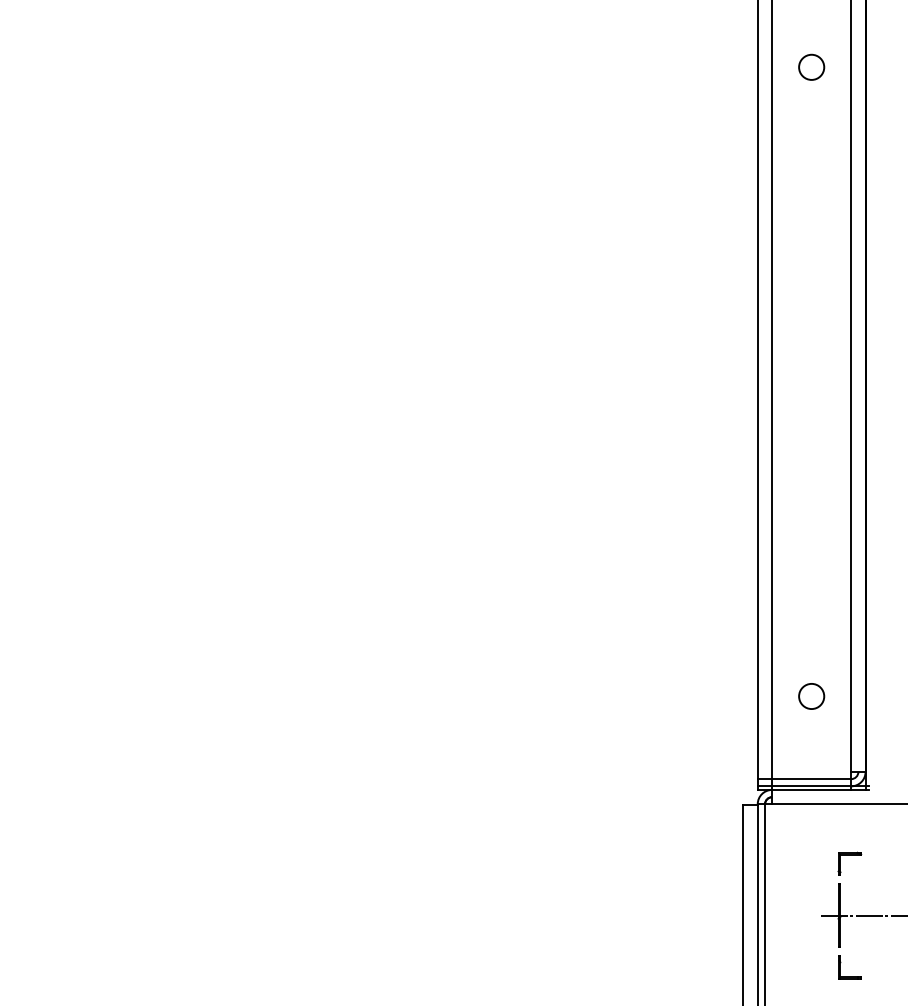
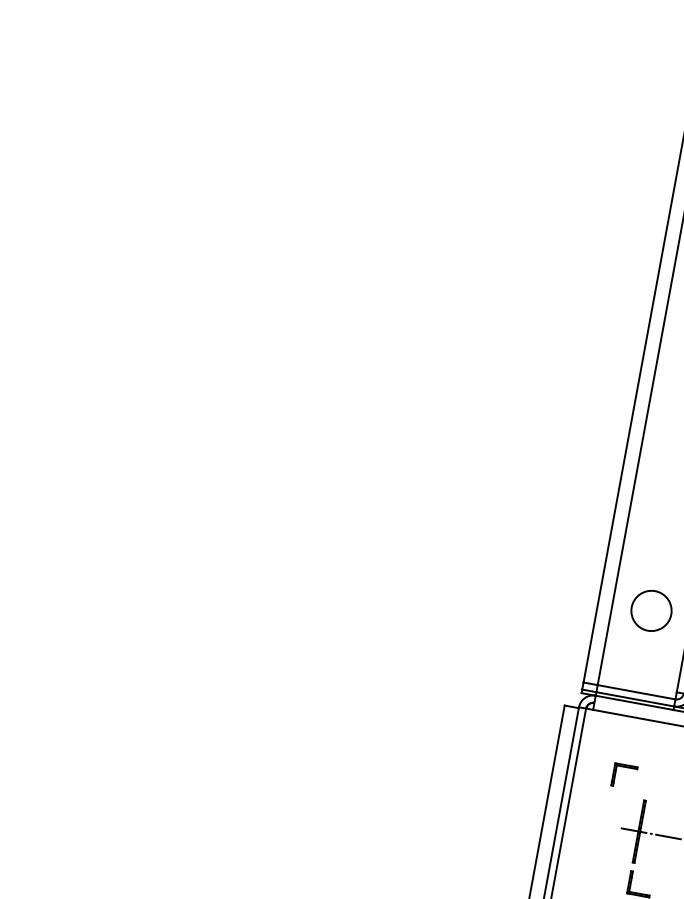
circle: (811, 696) -> (651, 610), size x1.6
part: (849, 855) -> (625, 767), moved

